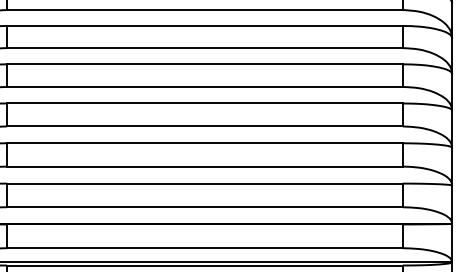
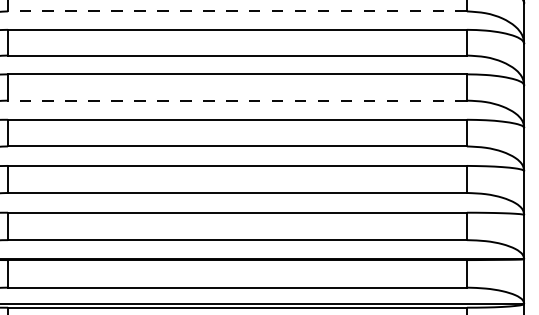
line: (204, 10) -> (237, 11), solid -> dashed
line: (204, 86) -> (237, 100), solid -> dashed

